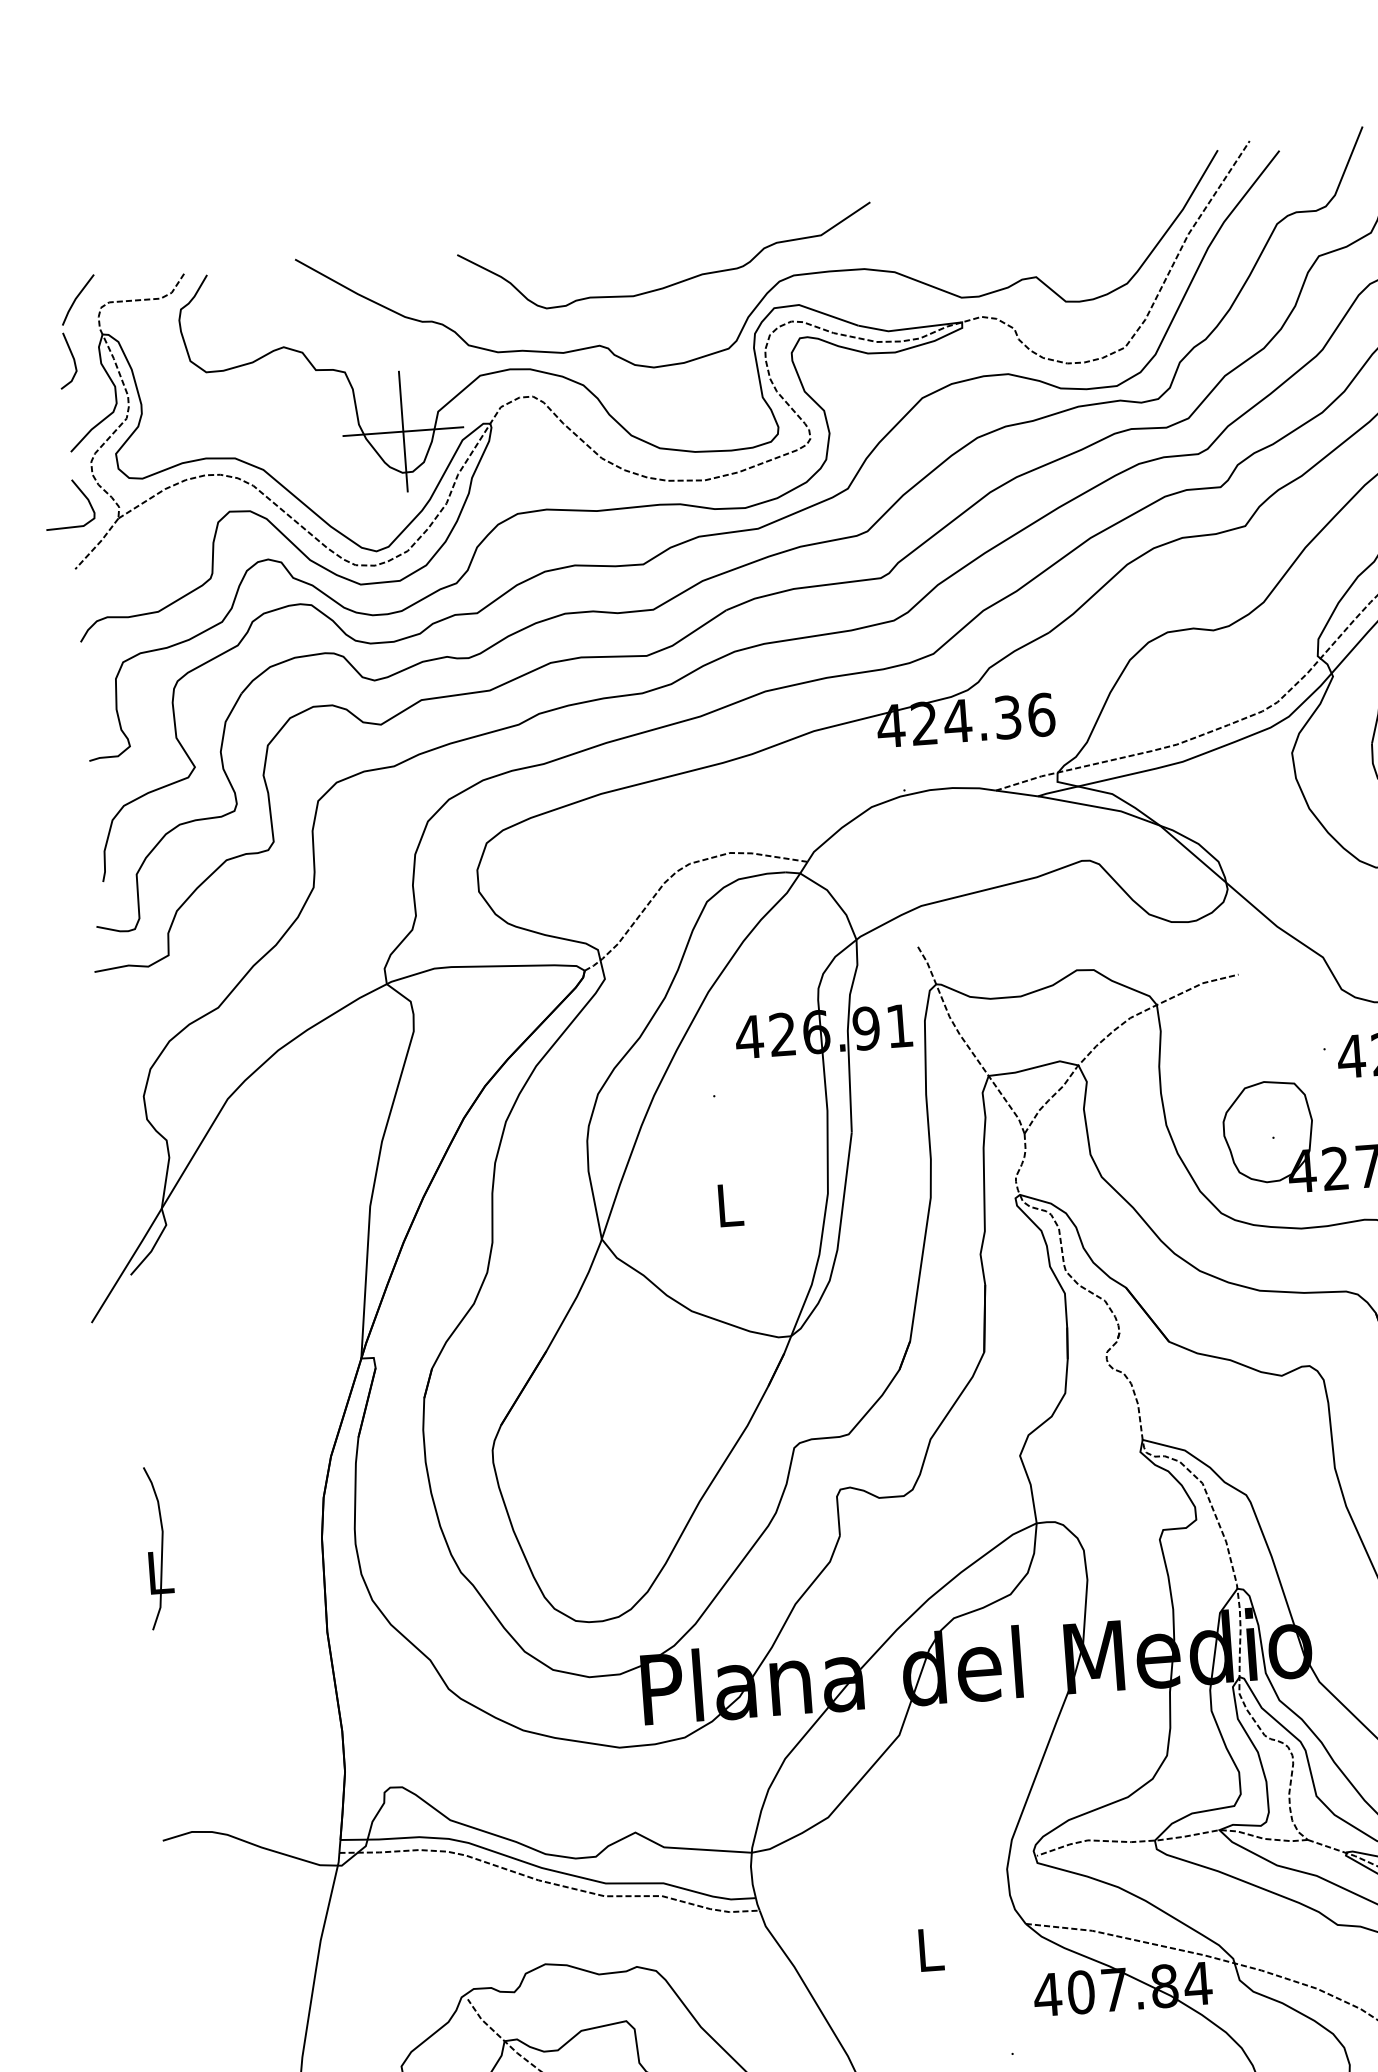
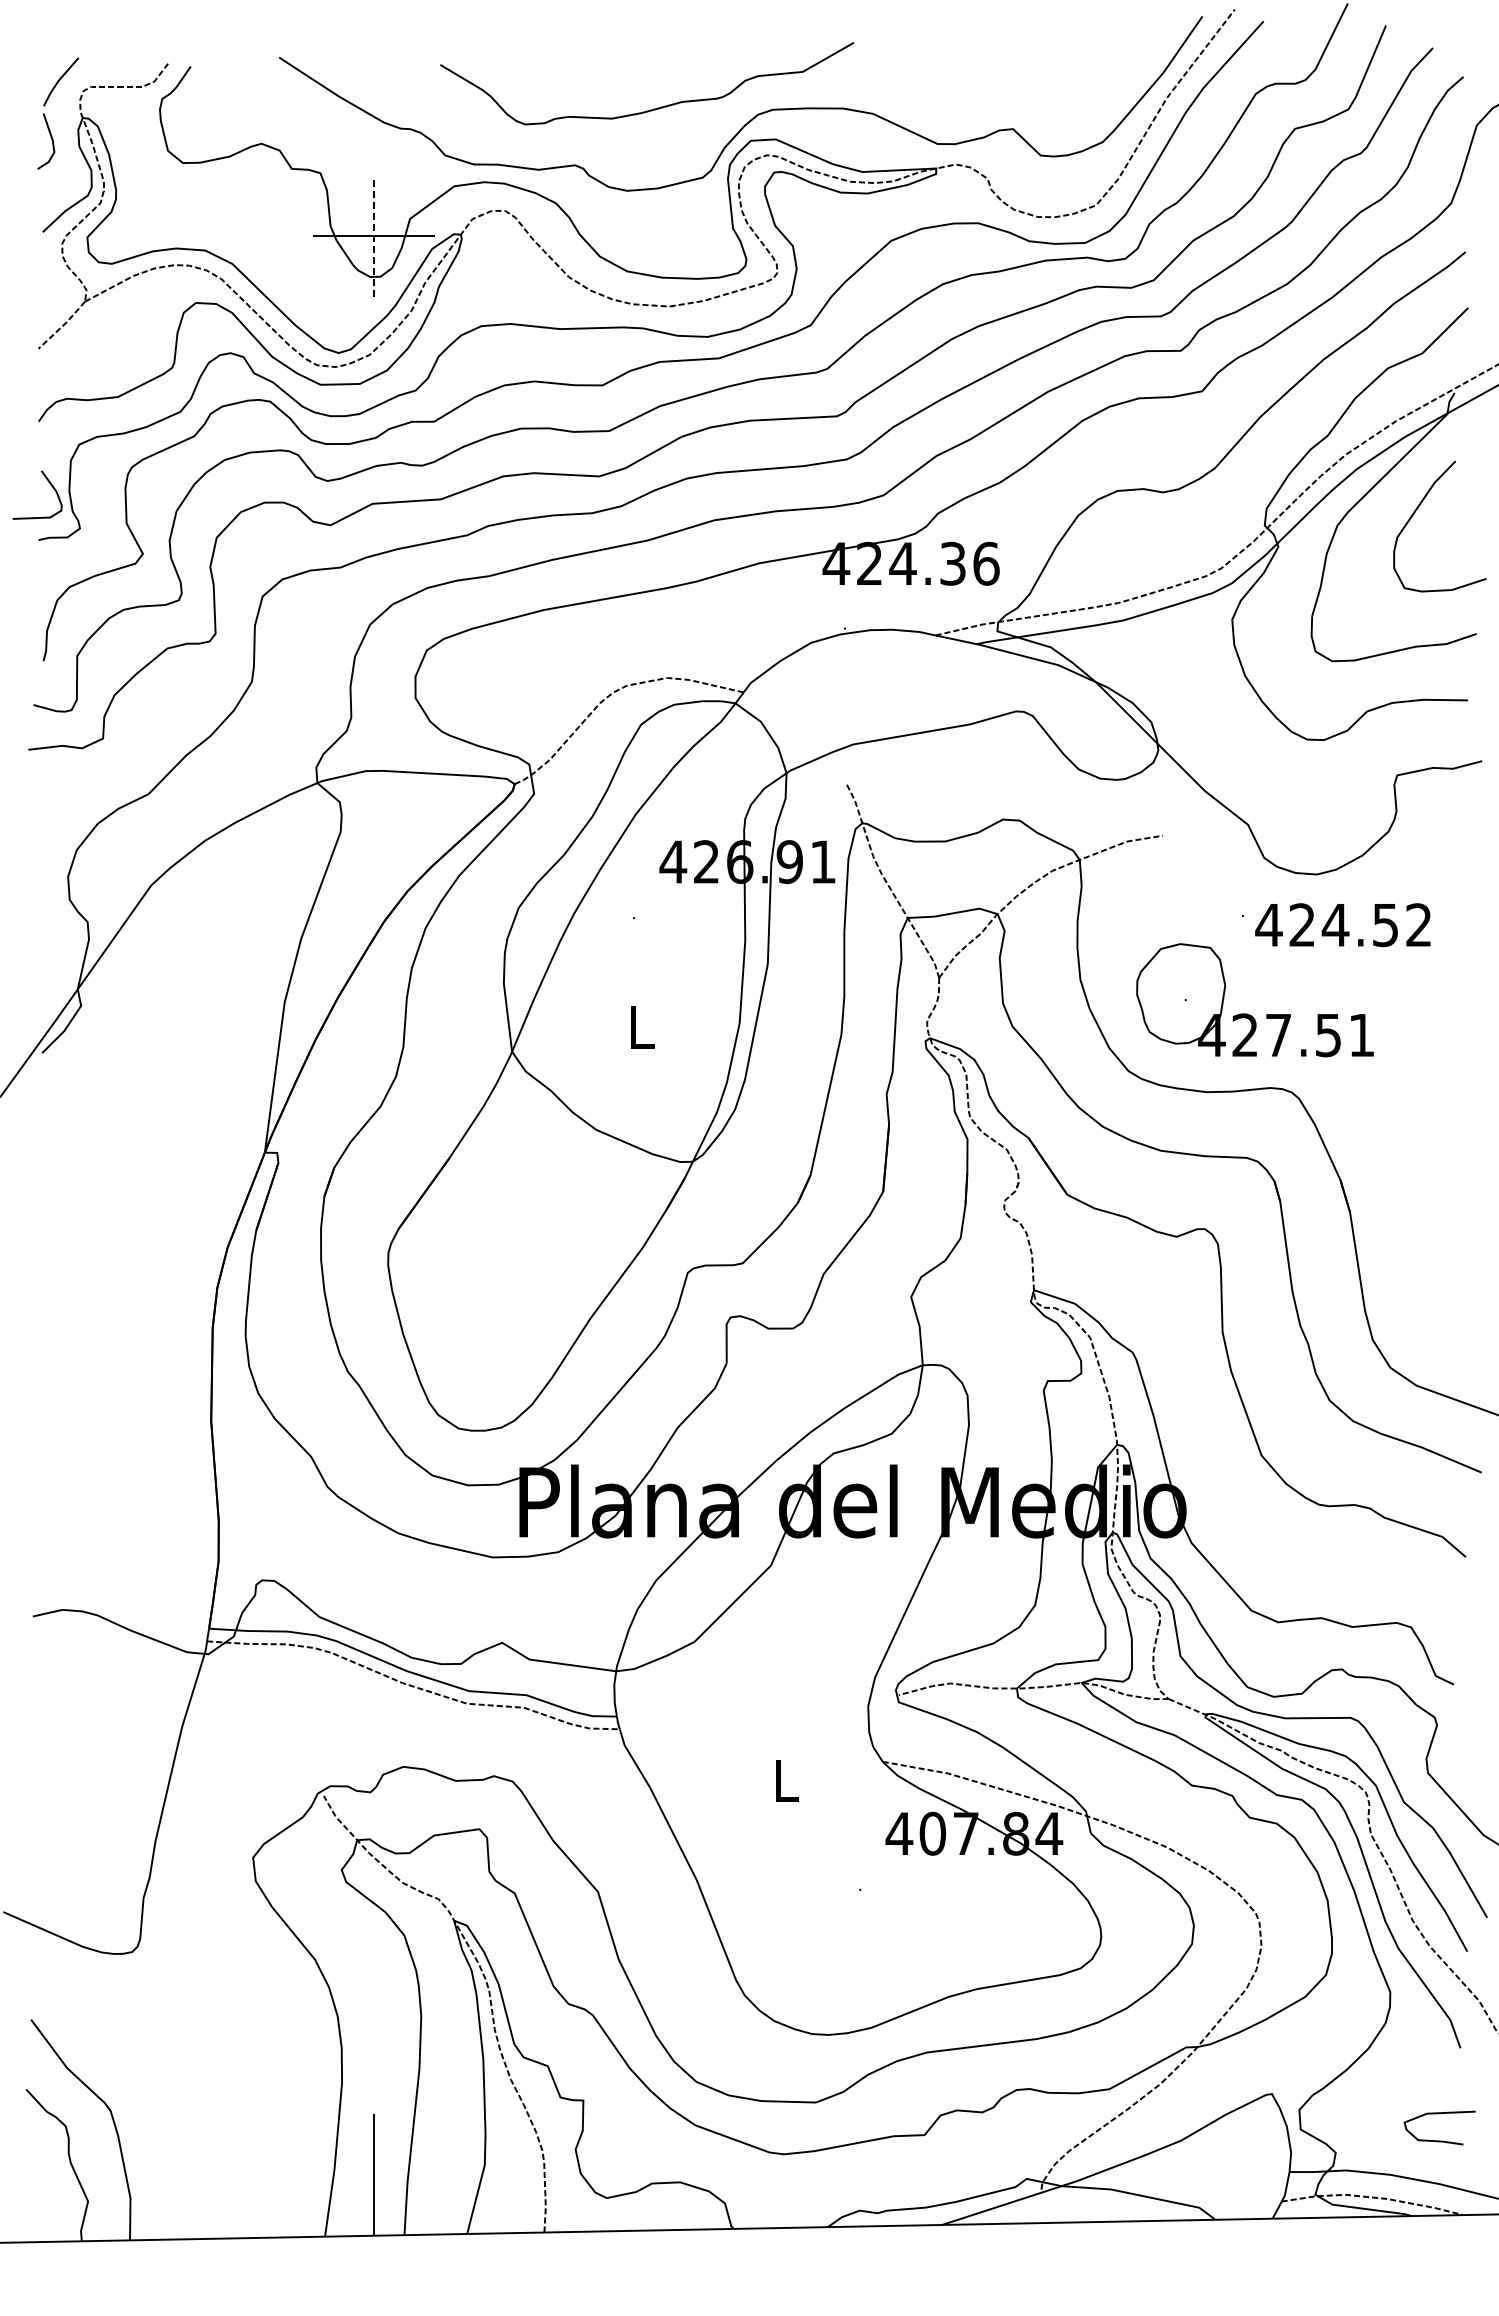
line: (403, 431) -> (374, 236), solid -> dashed
curve: (81, 493) -> (50, 485), moved
part: (158, 1547) -> (49, 1325), removed

